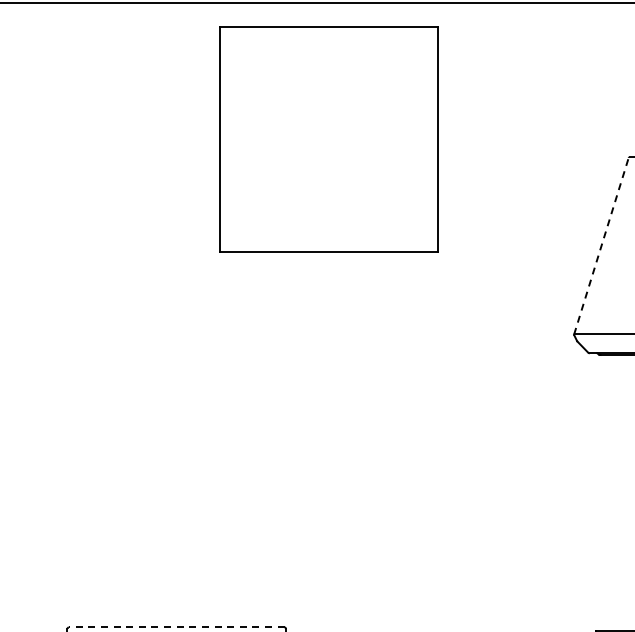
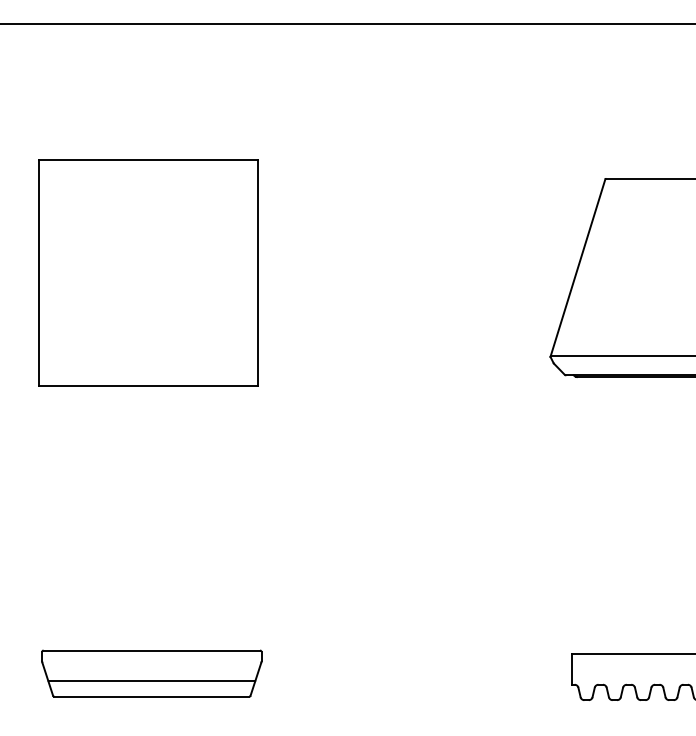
part: (328, 139) -> (148, 272), moved
line: (600, 246) -> (577, 268), dashed -> solid
line: (176, 627) -> (151, 650), dashed -> solid

